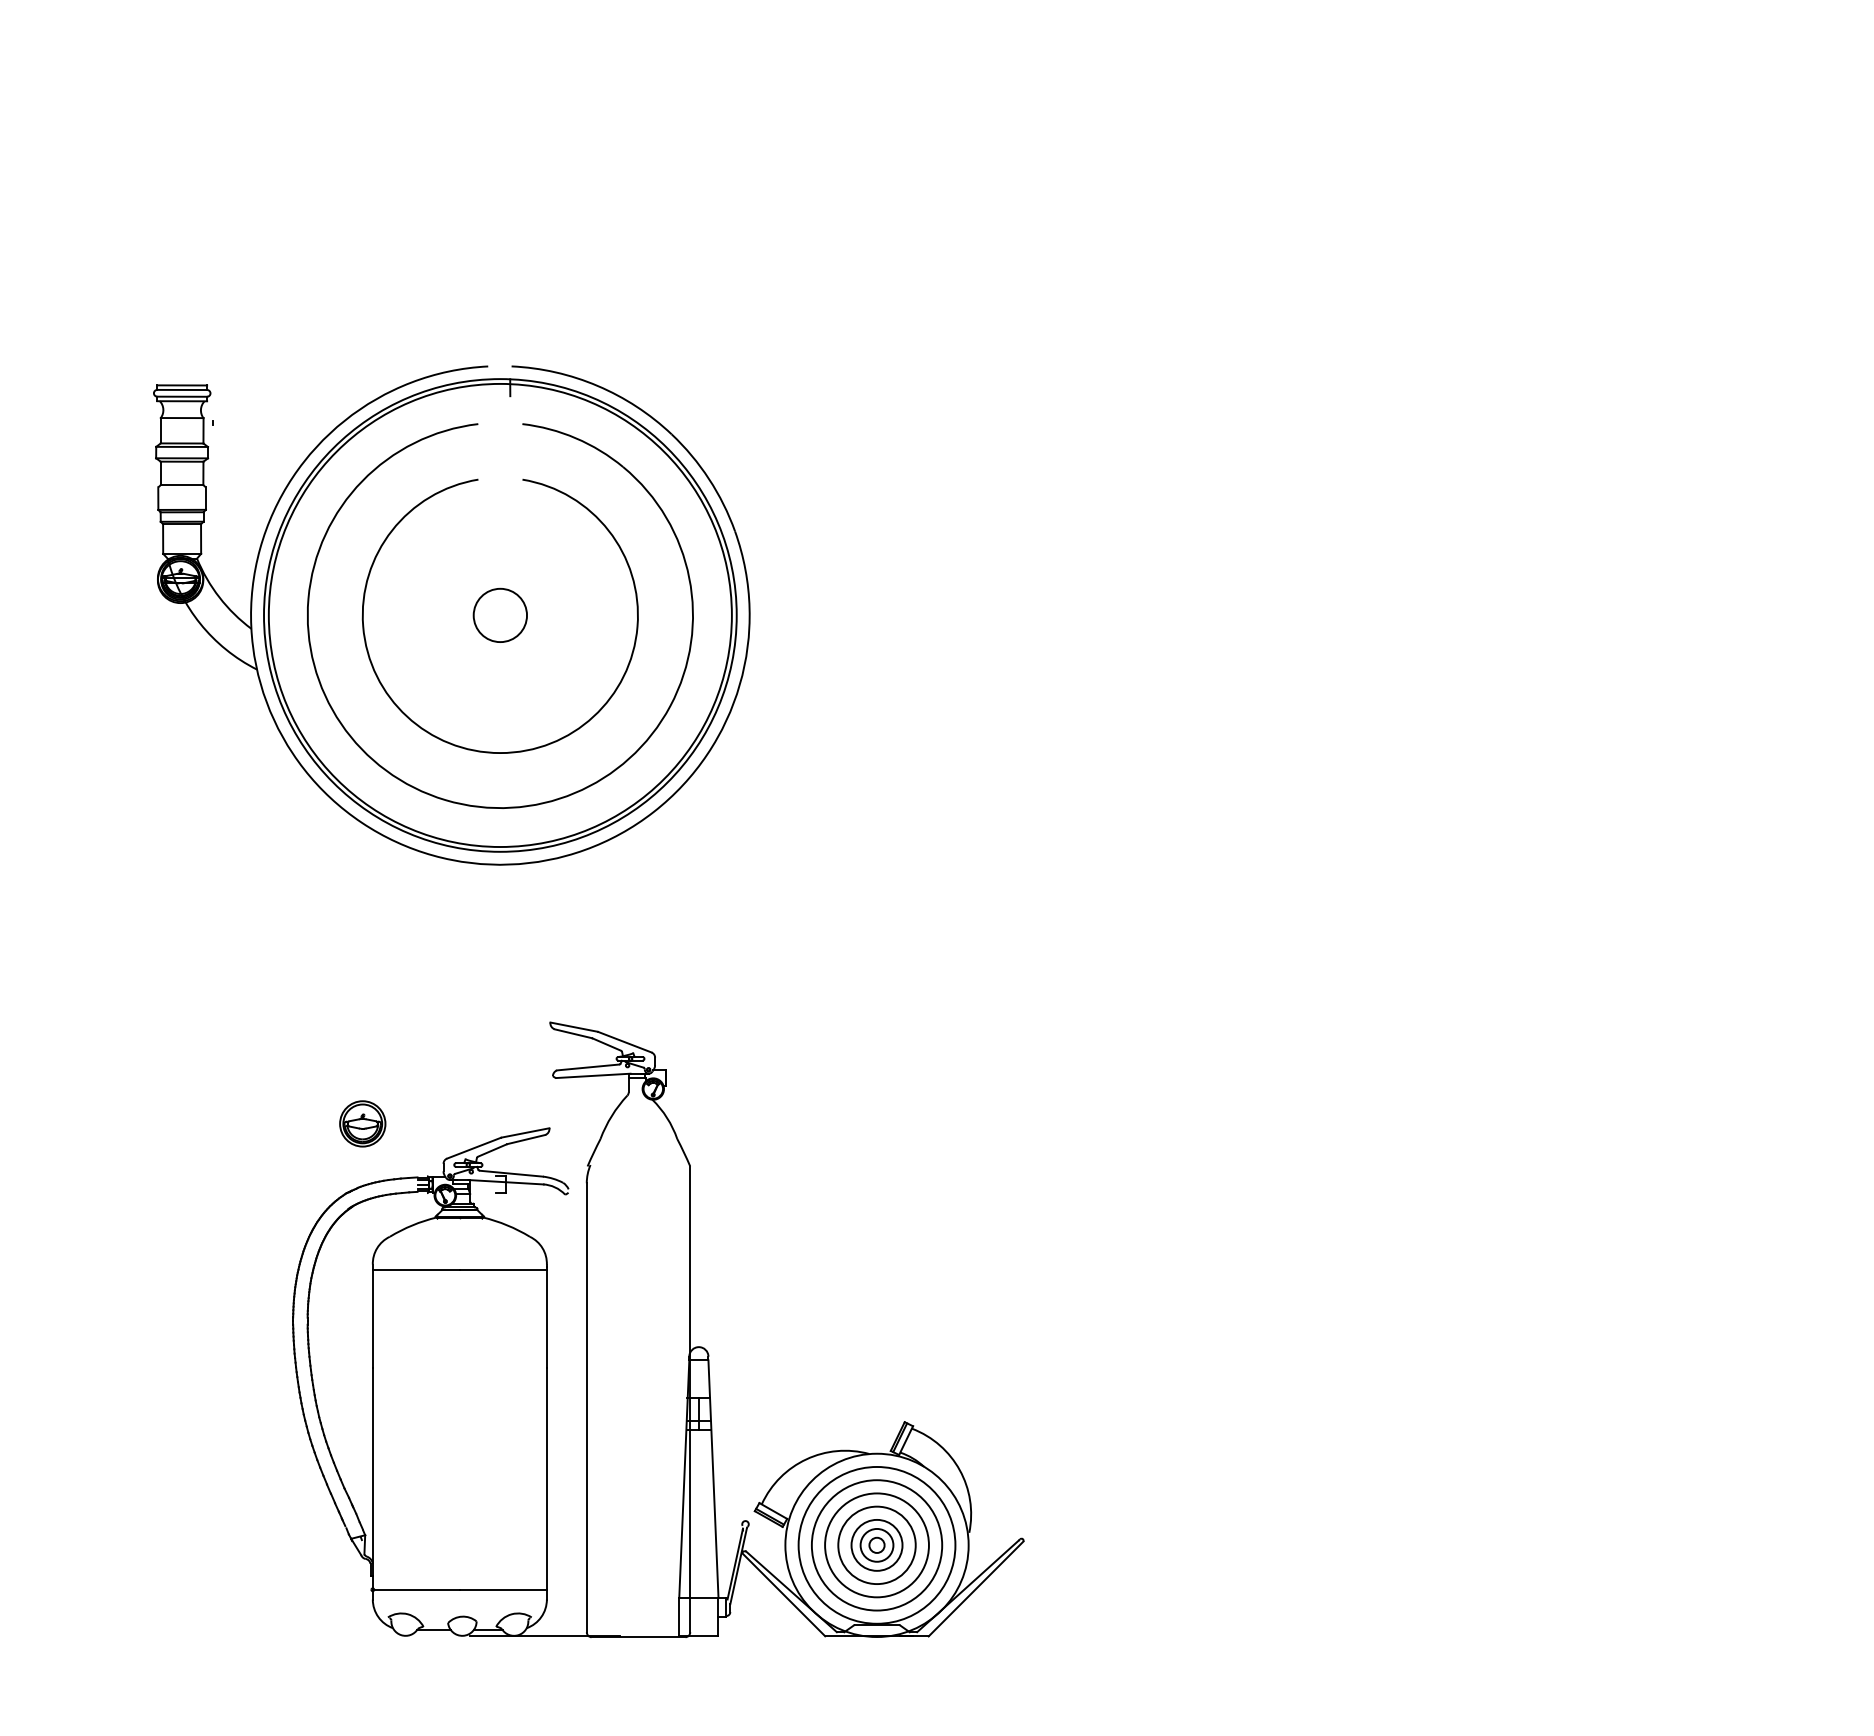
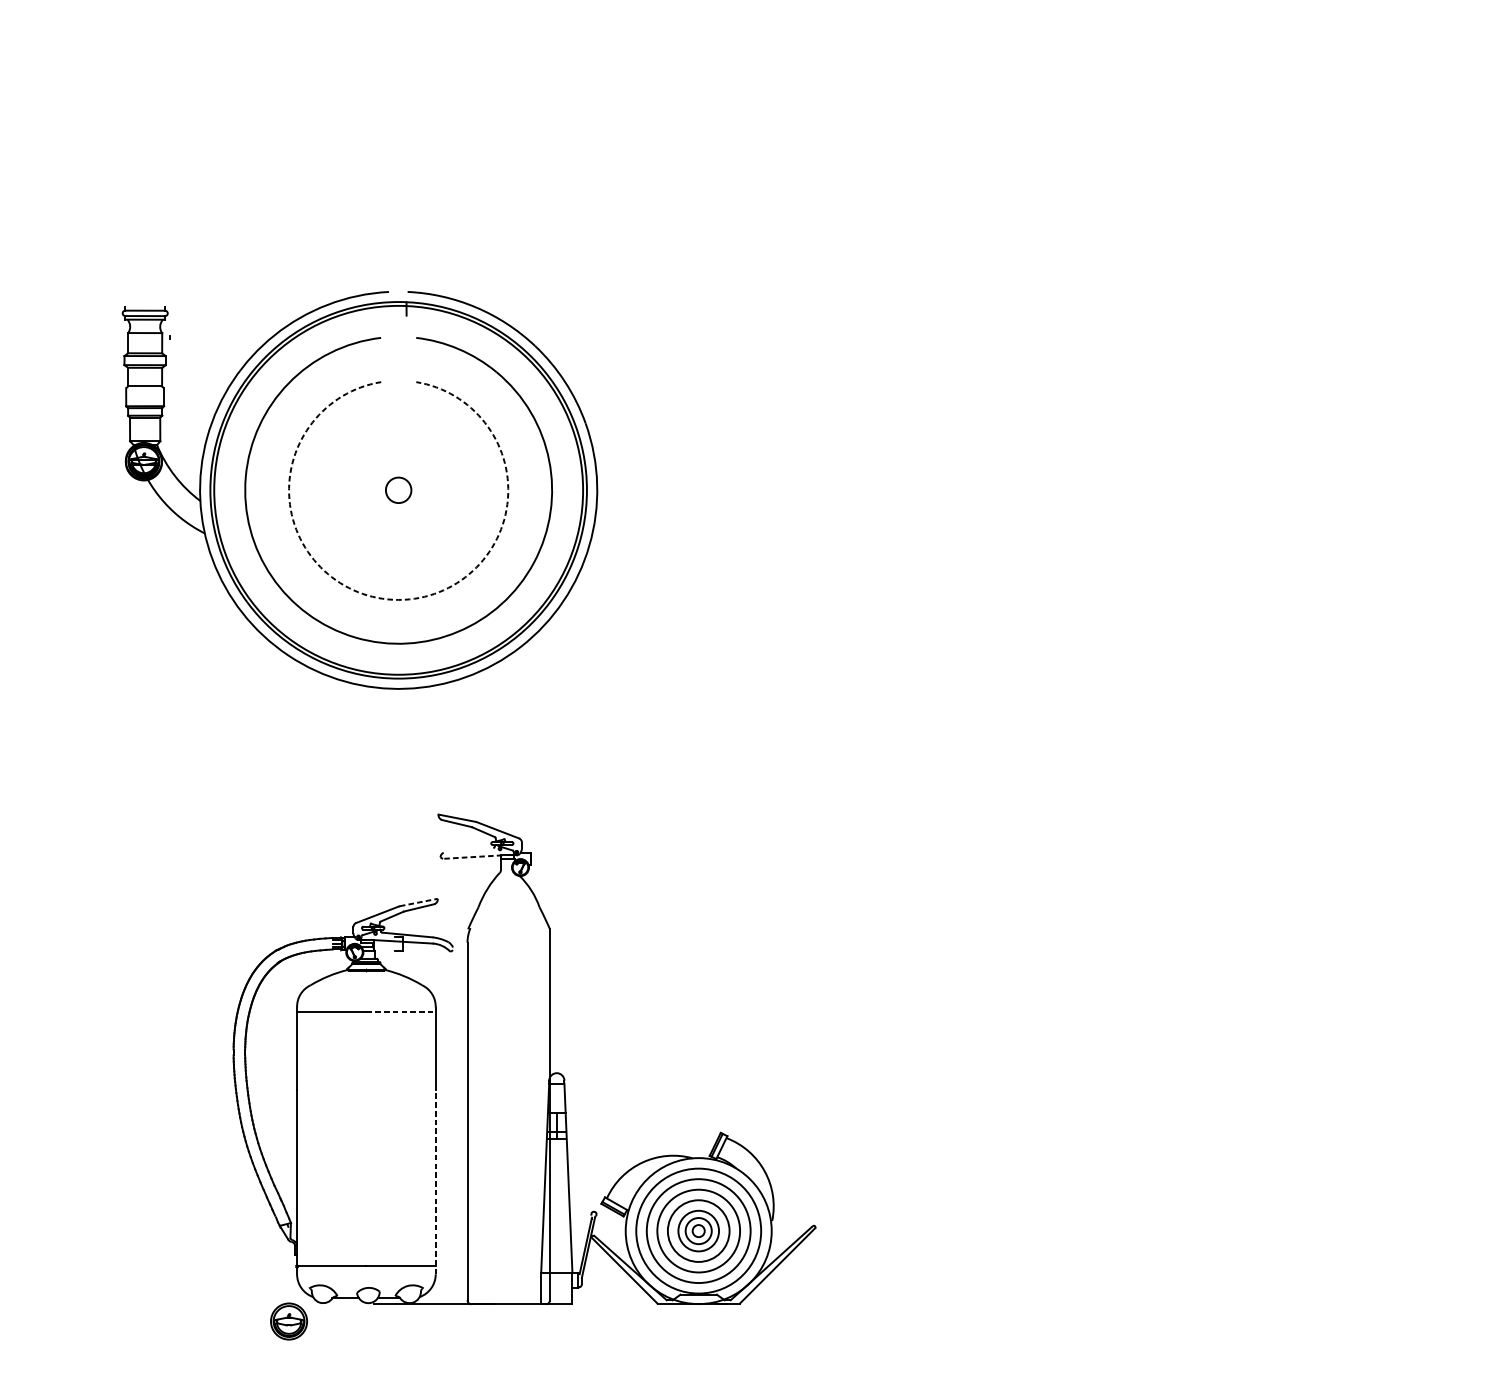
line: (182, 385) -> (145, 307), removed
circle: (500, 615) -> (398, 490), size x0.6
arc: (500, 753) -> (398, 600), solid -> dashed
line: (587, 1067) -> (468, 850), removed
line: (592, 1075) -> (472, 856), solid -> dashed
part: (362, 1123) -> (288, 1321), moved
line: (526, 1132) -> (419, 902), solid -> dashed
line: (503, 1269) -> (401, 1011), solid -> dashed
line: (546, 1483) -> (435, 1181), solid -> dashed

